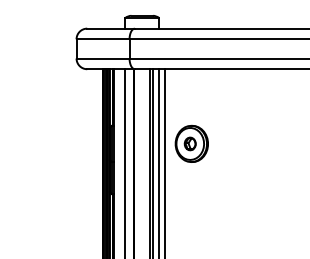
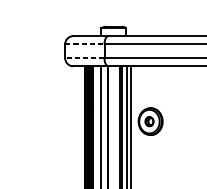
line: (103, 39) -> (85, 44), solid -> dashed
line: (103, 58) -> (85, 58), solid -> dashed

